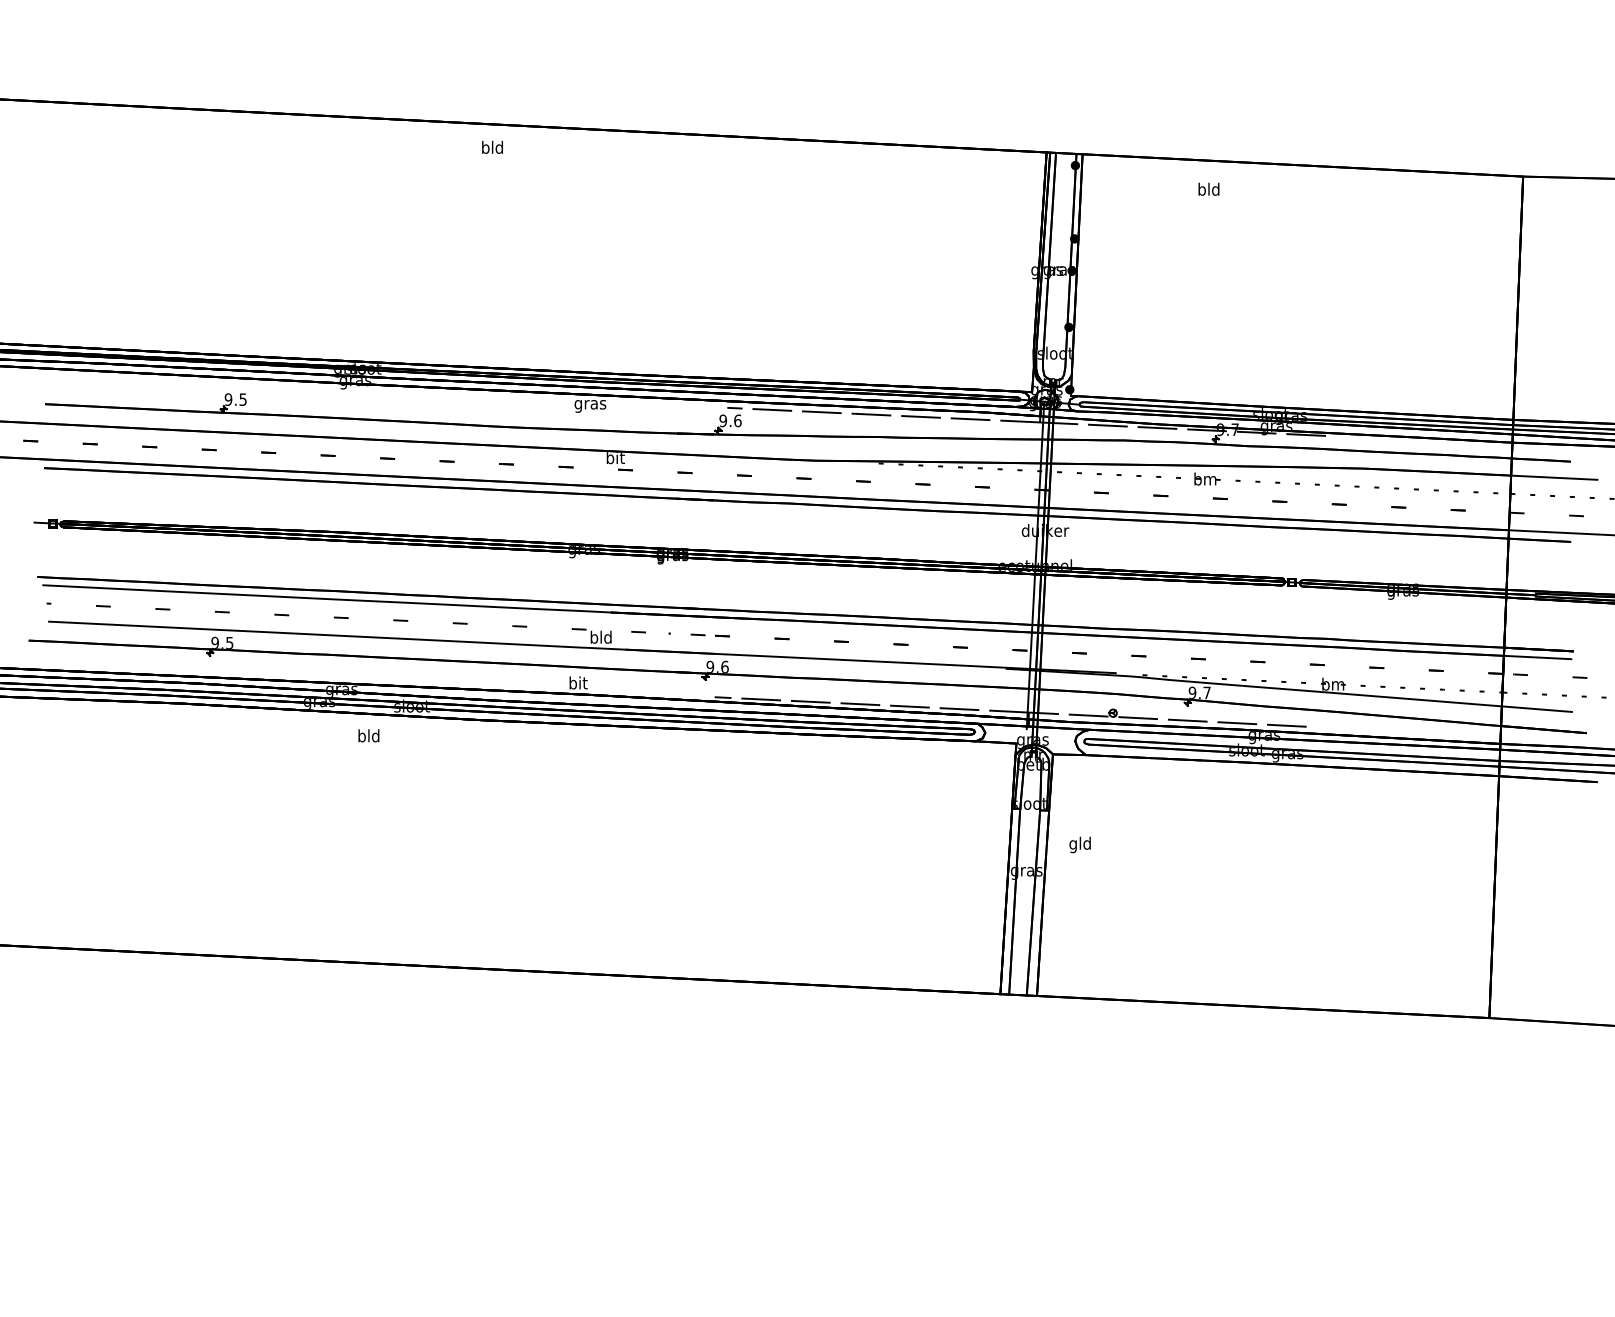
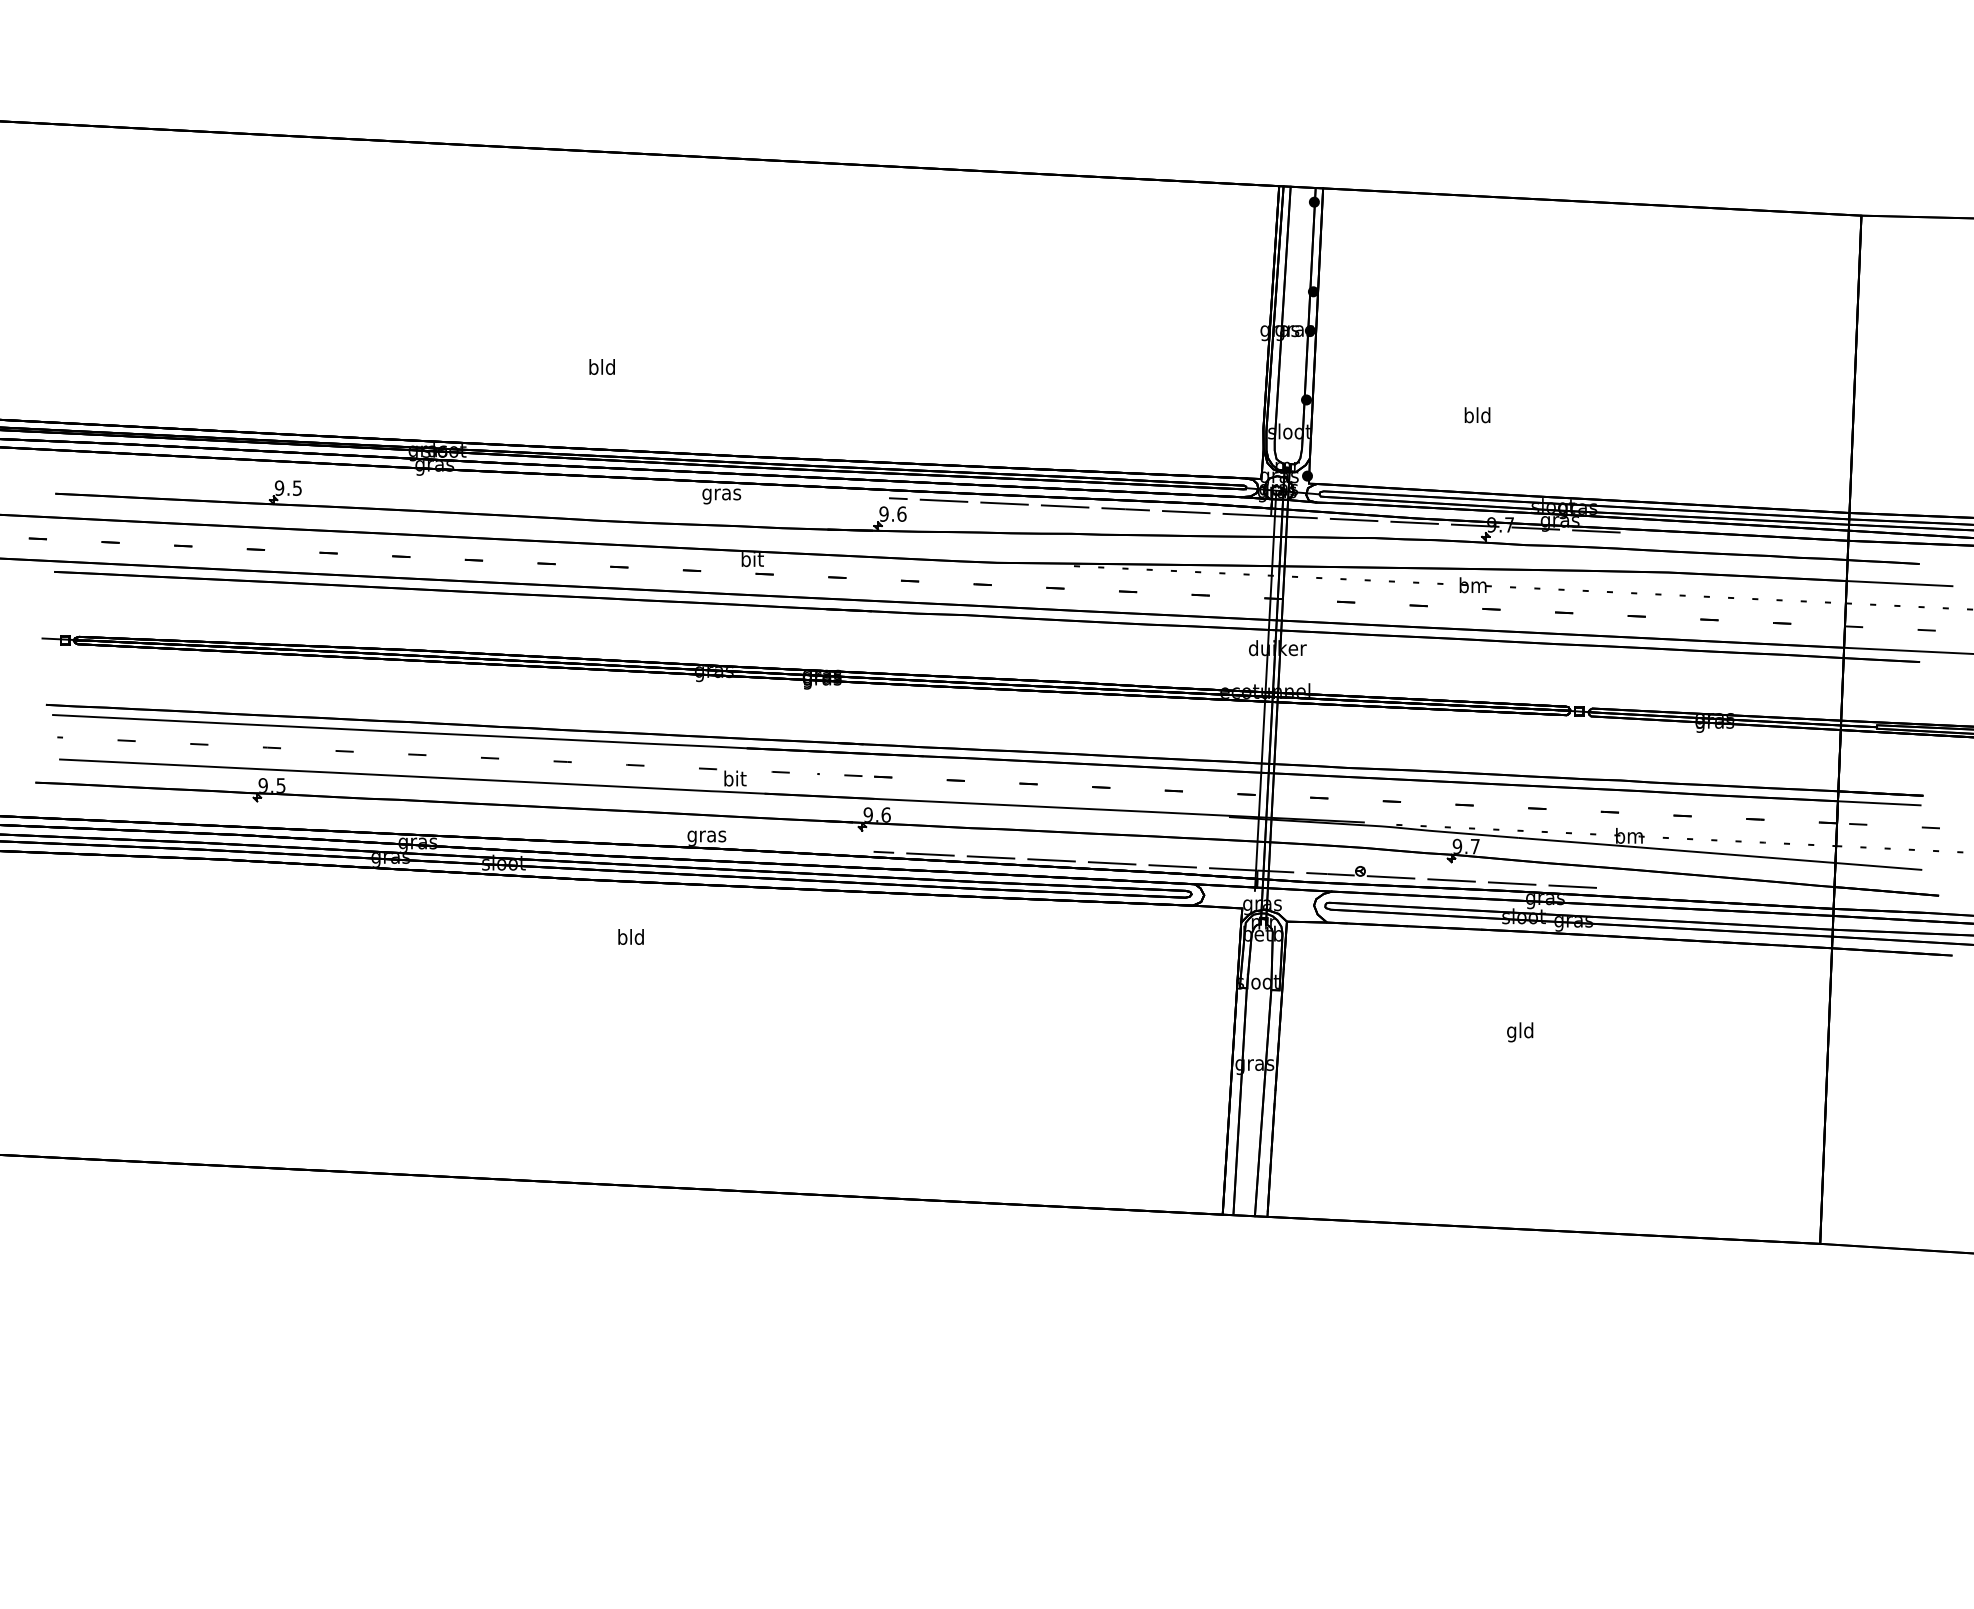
text: (492, 147) -> (601, 366), moved
text: (1208, 189) -> (1477, 415), moved
text: (600, 637) -> (734, 778), bld -> bit
text: (577, 683) -> (706, 835), bit -> gras
text: (368, 735) -> (630, 936), moved
text: (1080, 845) -> (1520, 1032), moved

